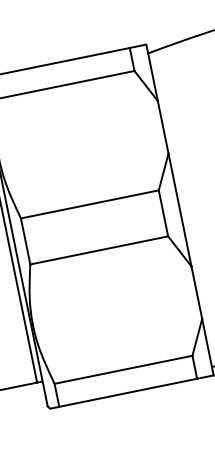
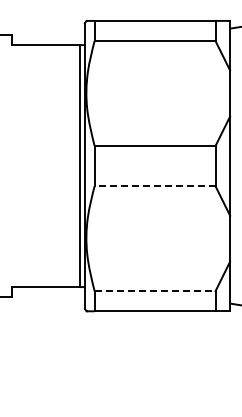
line: (98, 250) -> (154, 186), solid -> dashed
line: (124, 370) -> (155, 291), solid -> dashed

